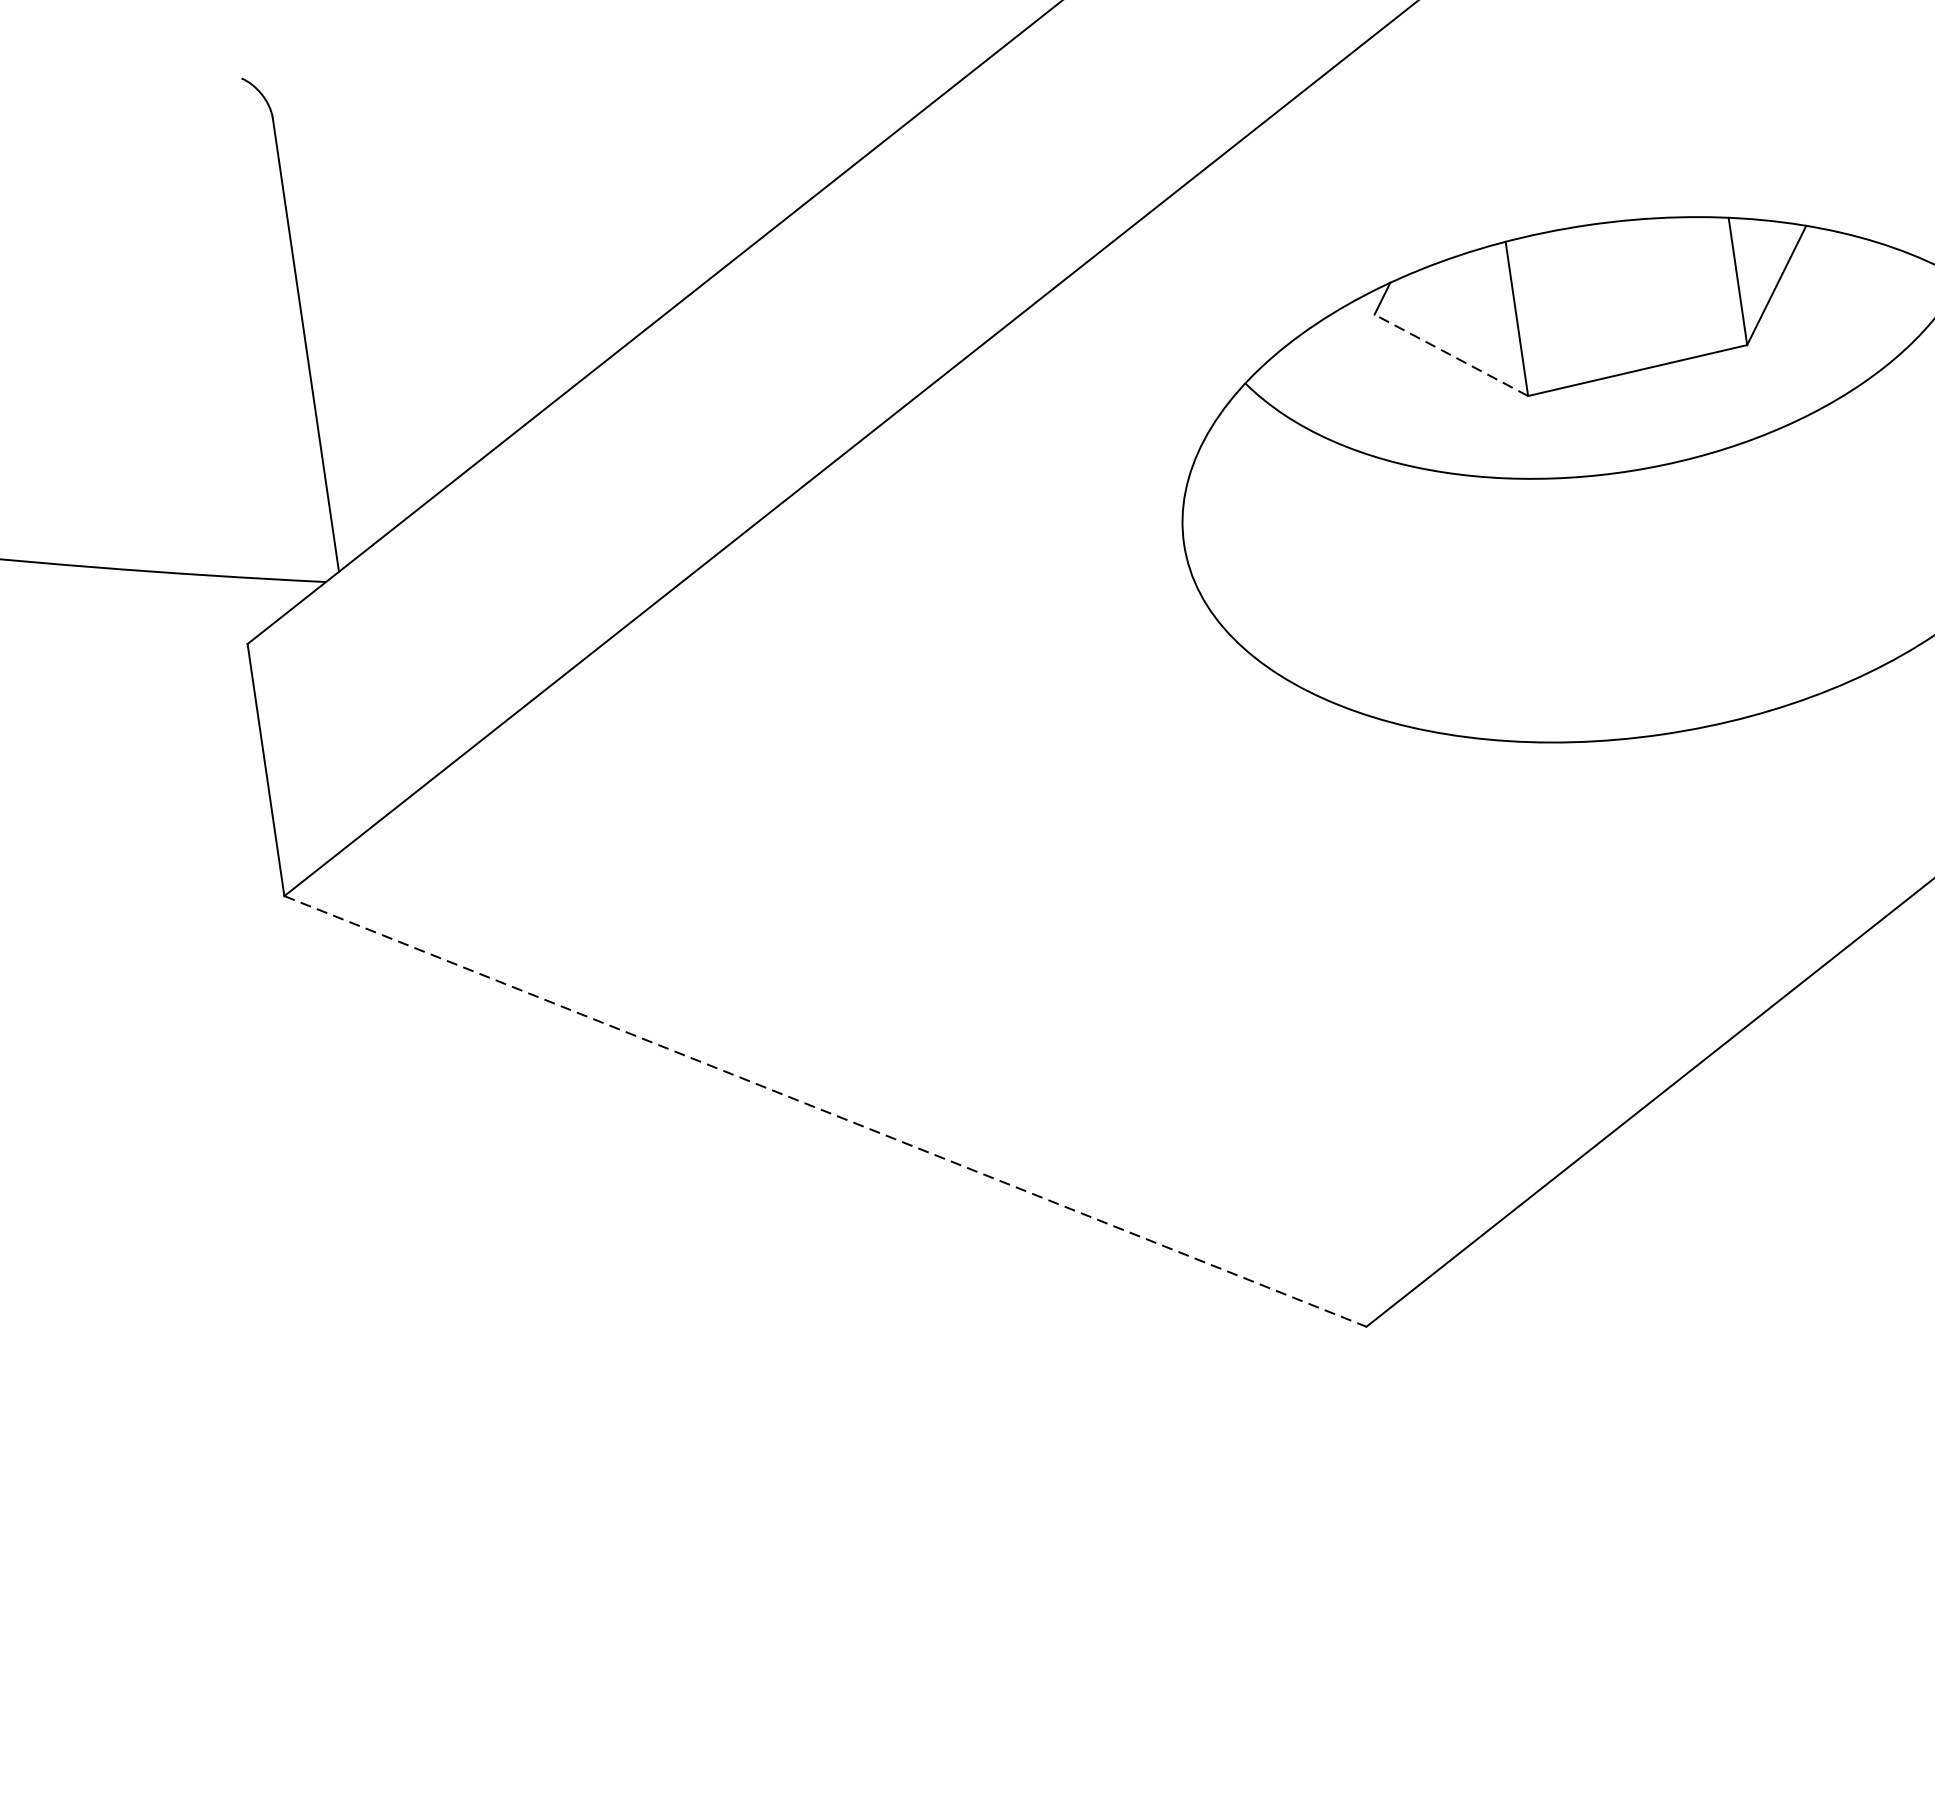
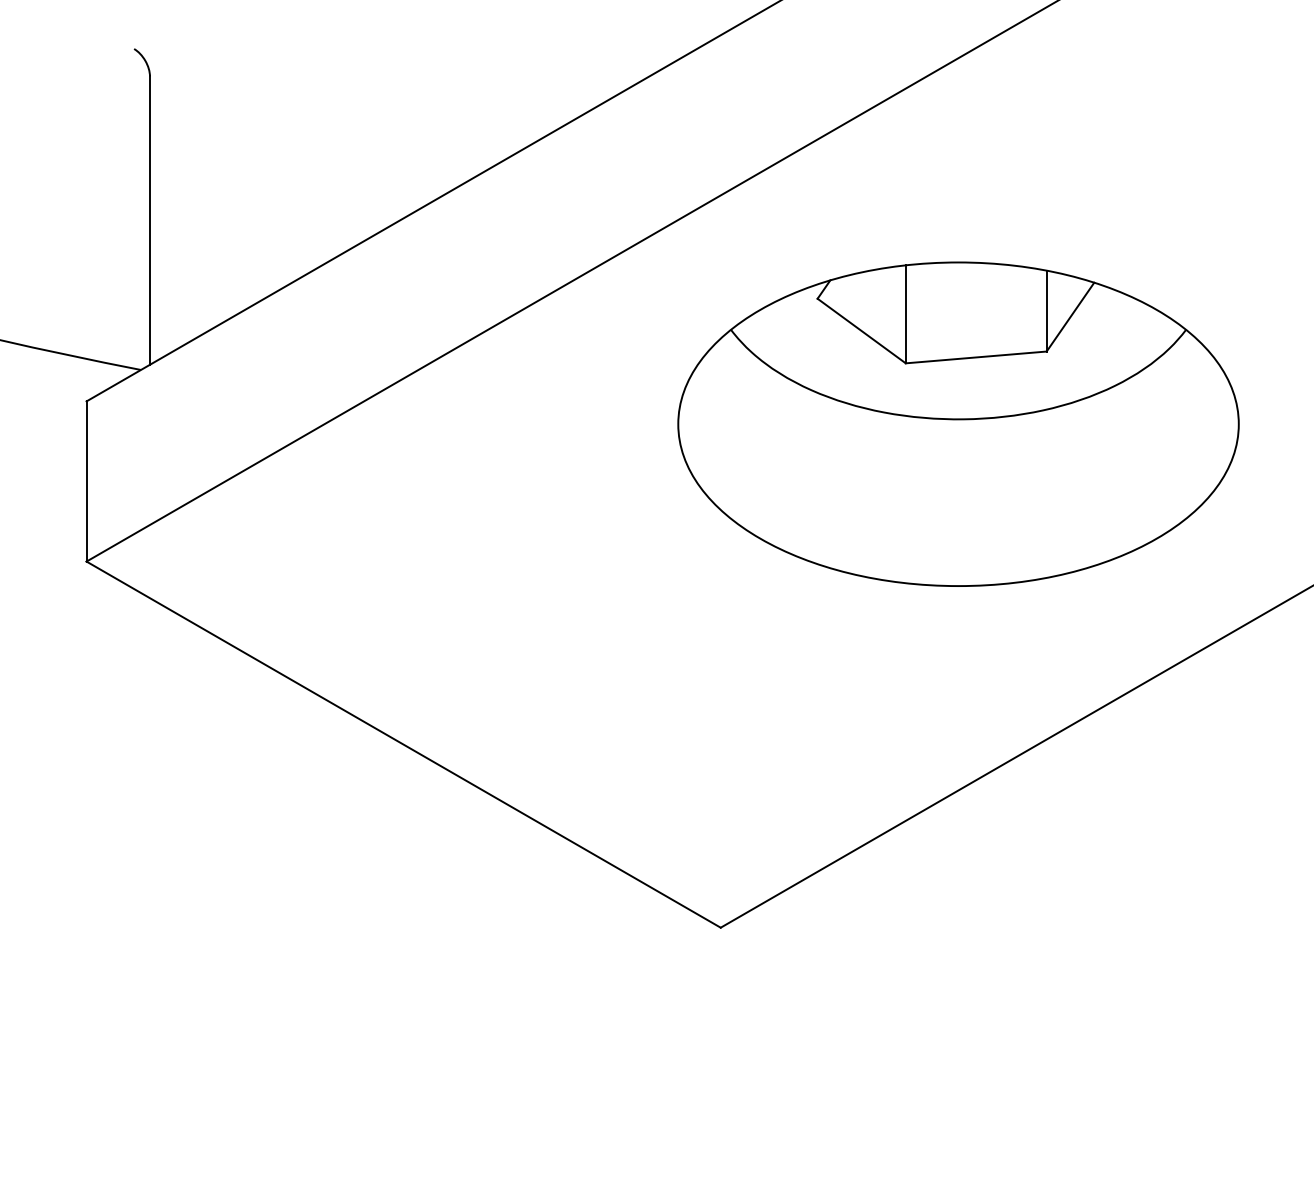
line: (1451, 356) -> (861, 331), dashed -> solid
line: (826, 1110) -> (404, 744), dashed -> solid

